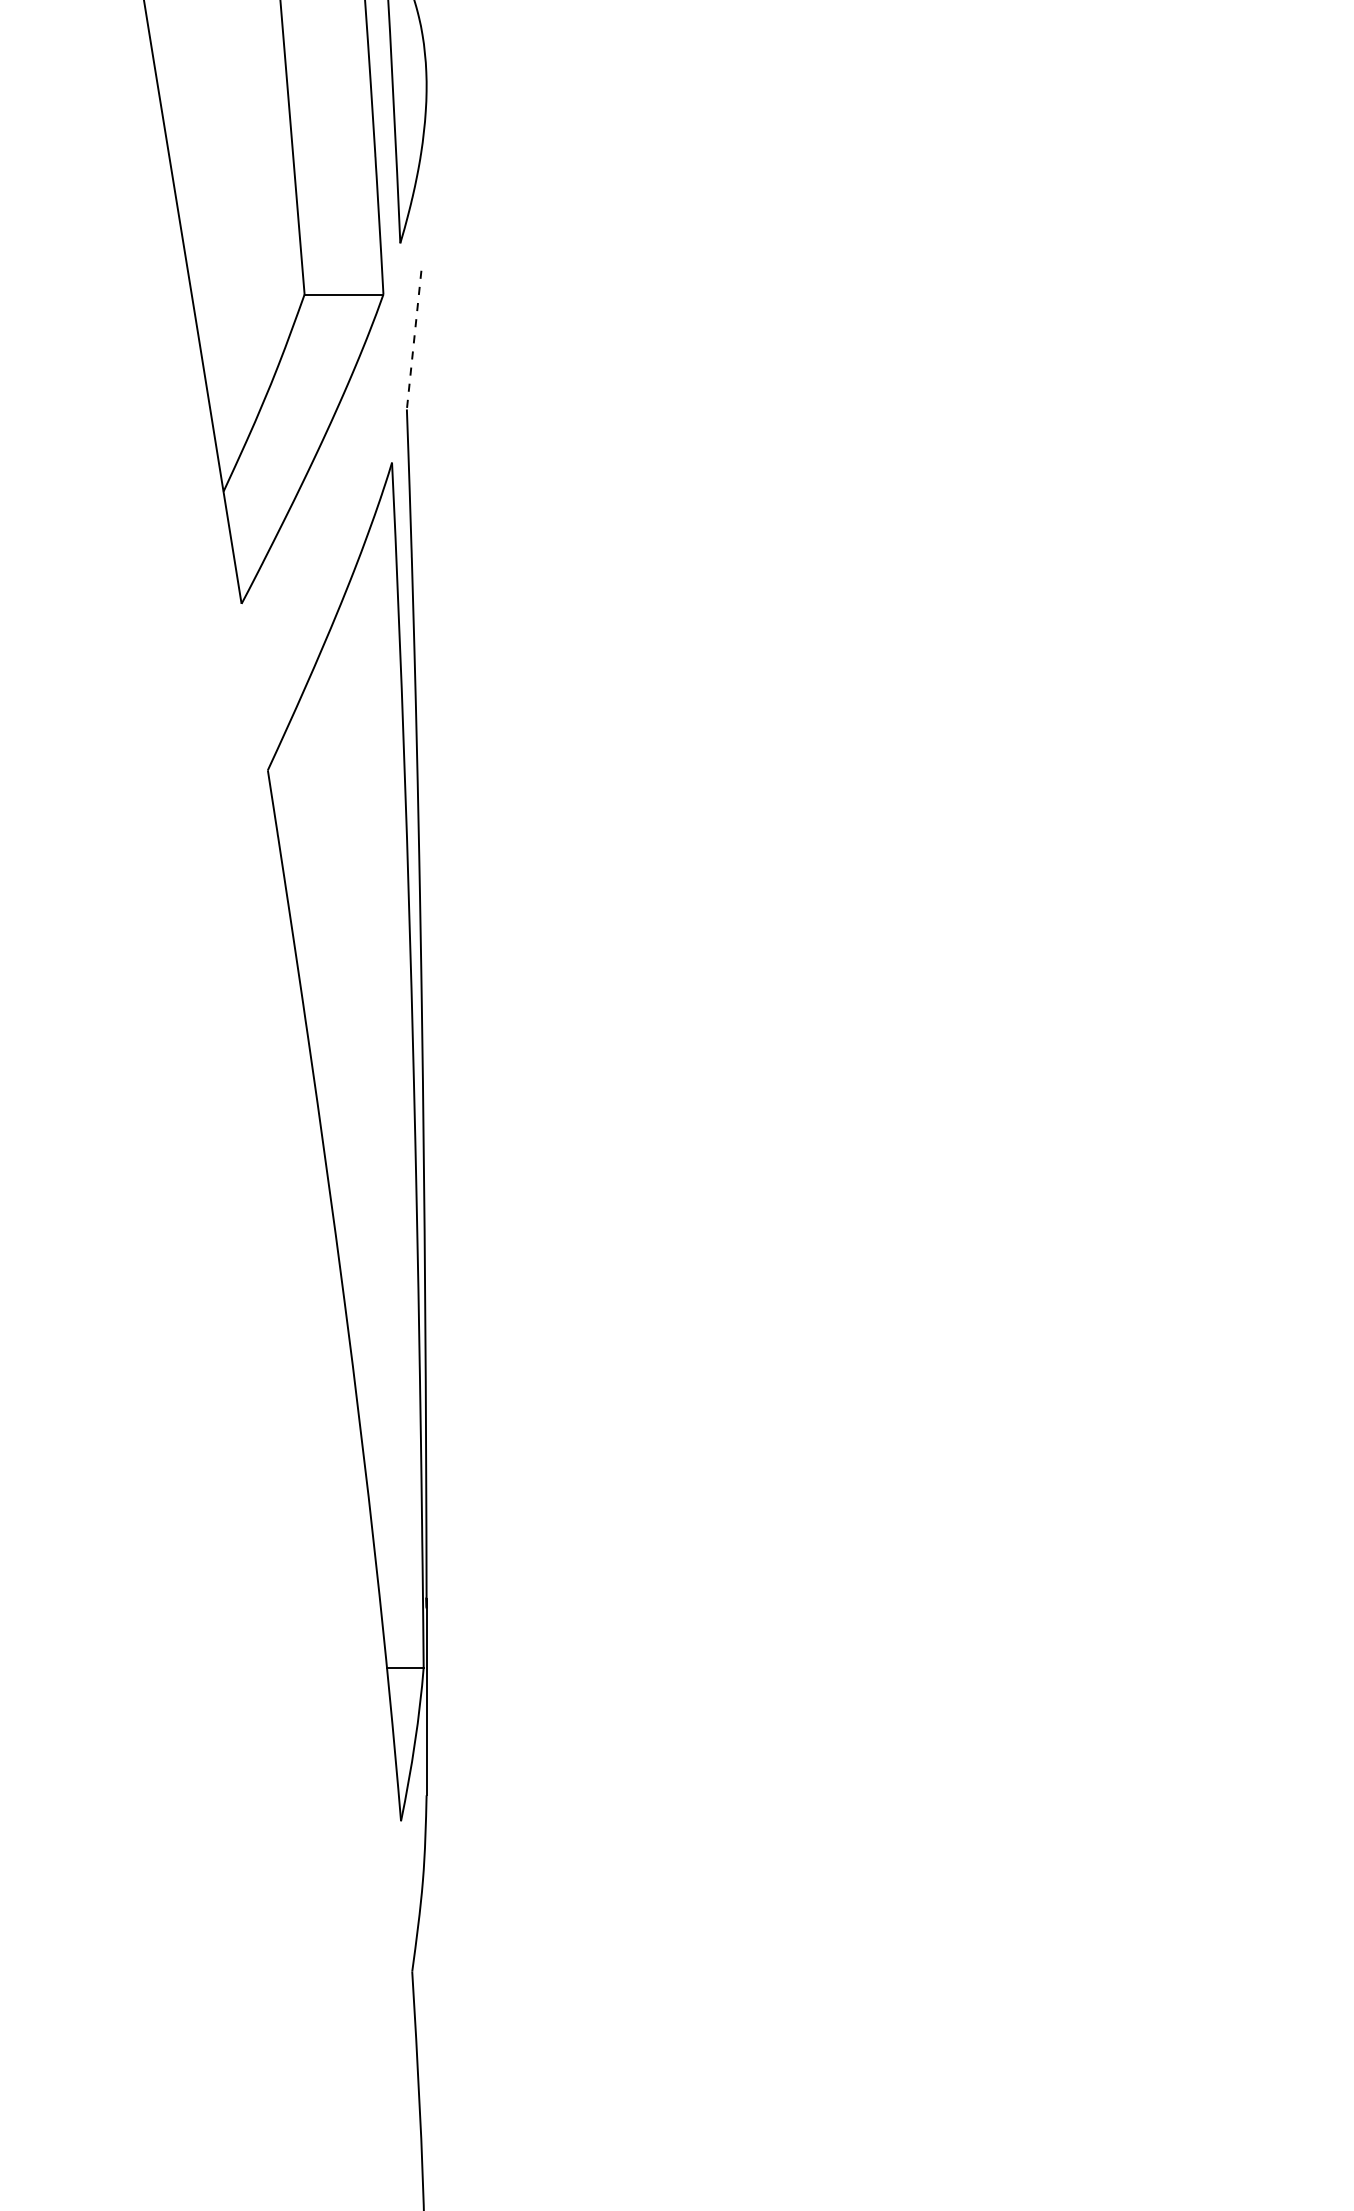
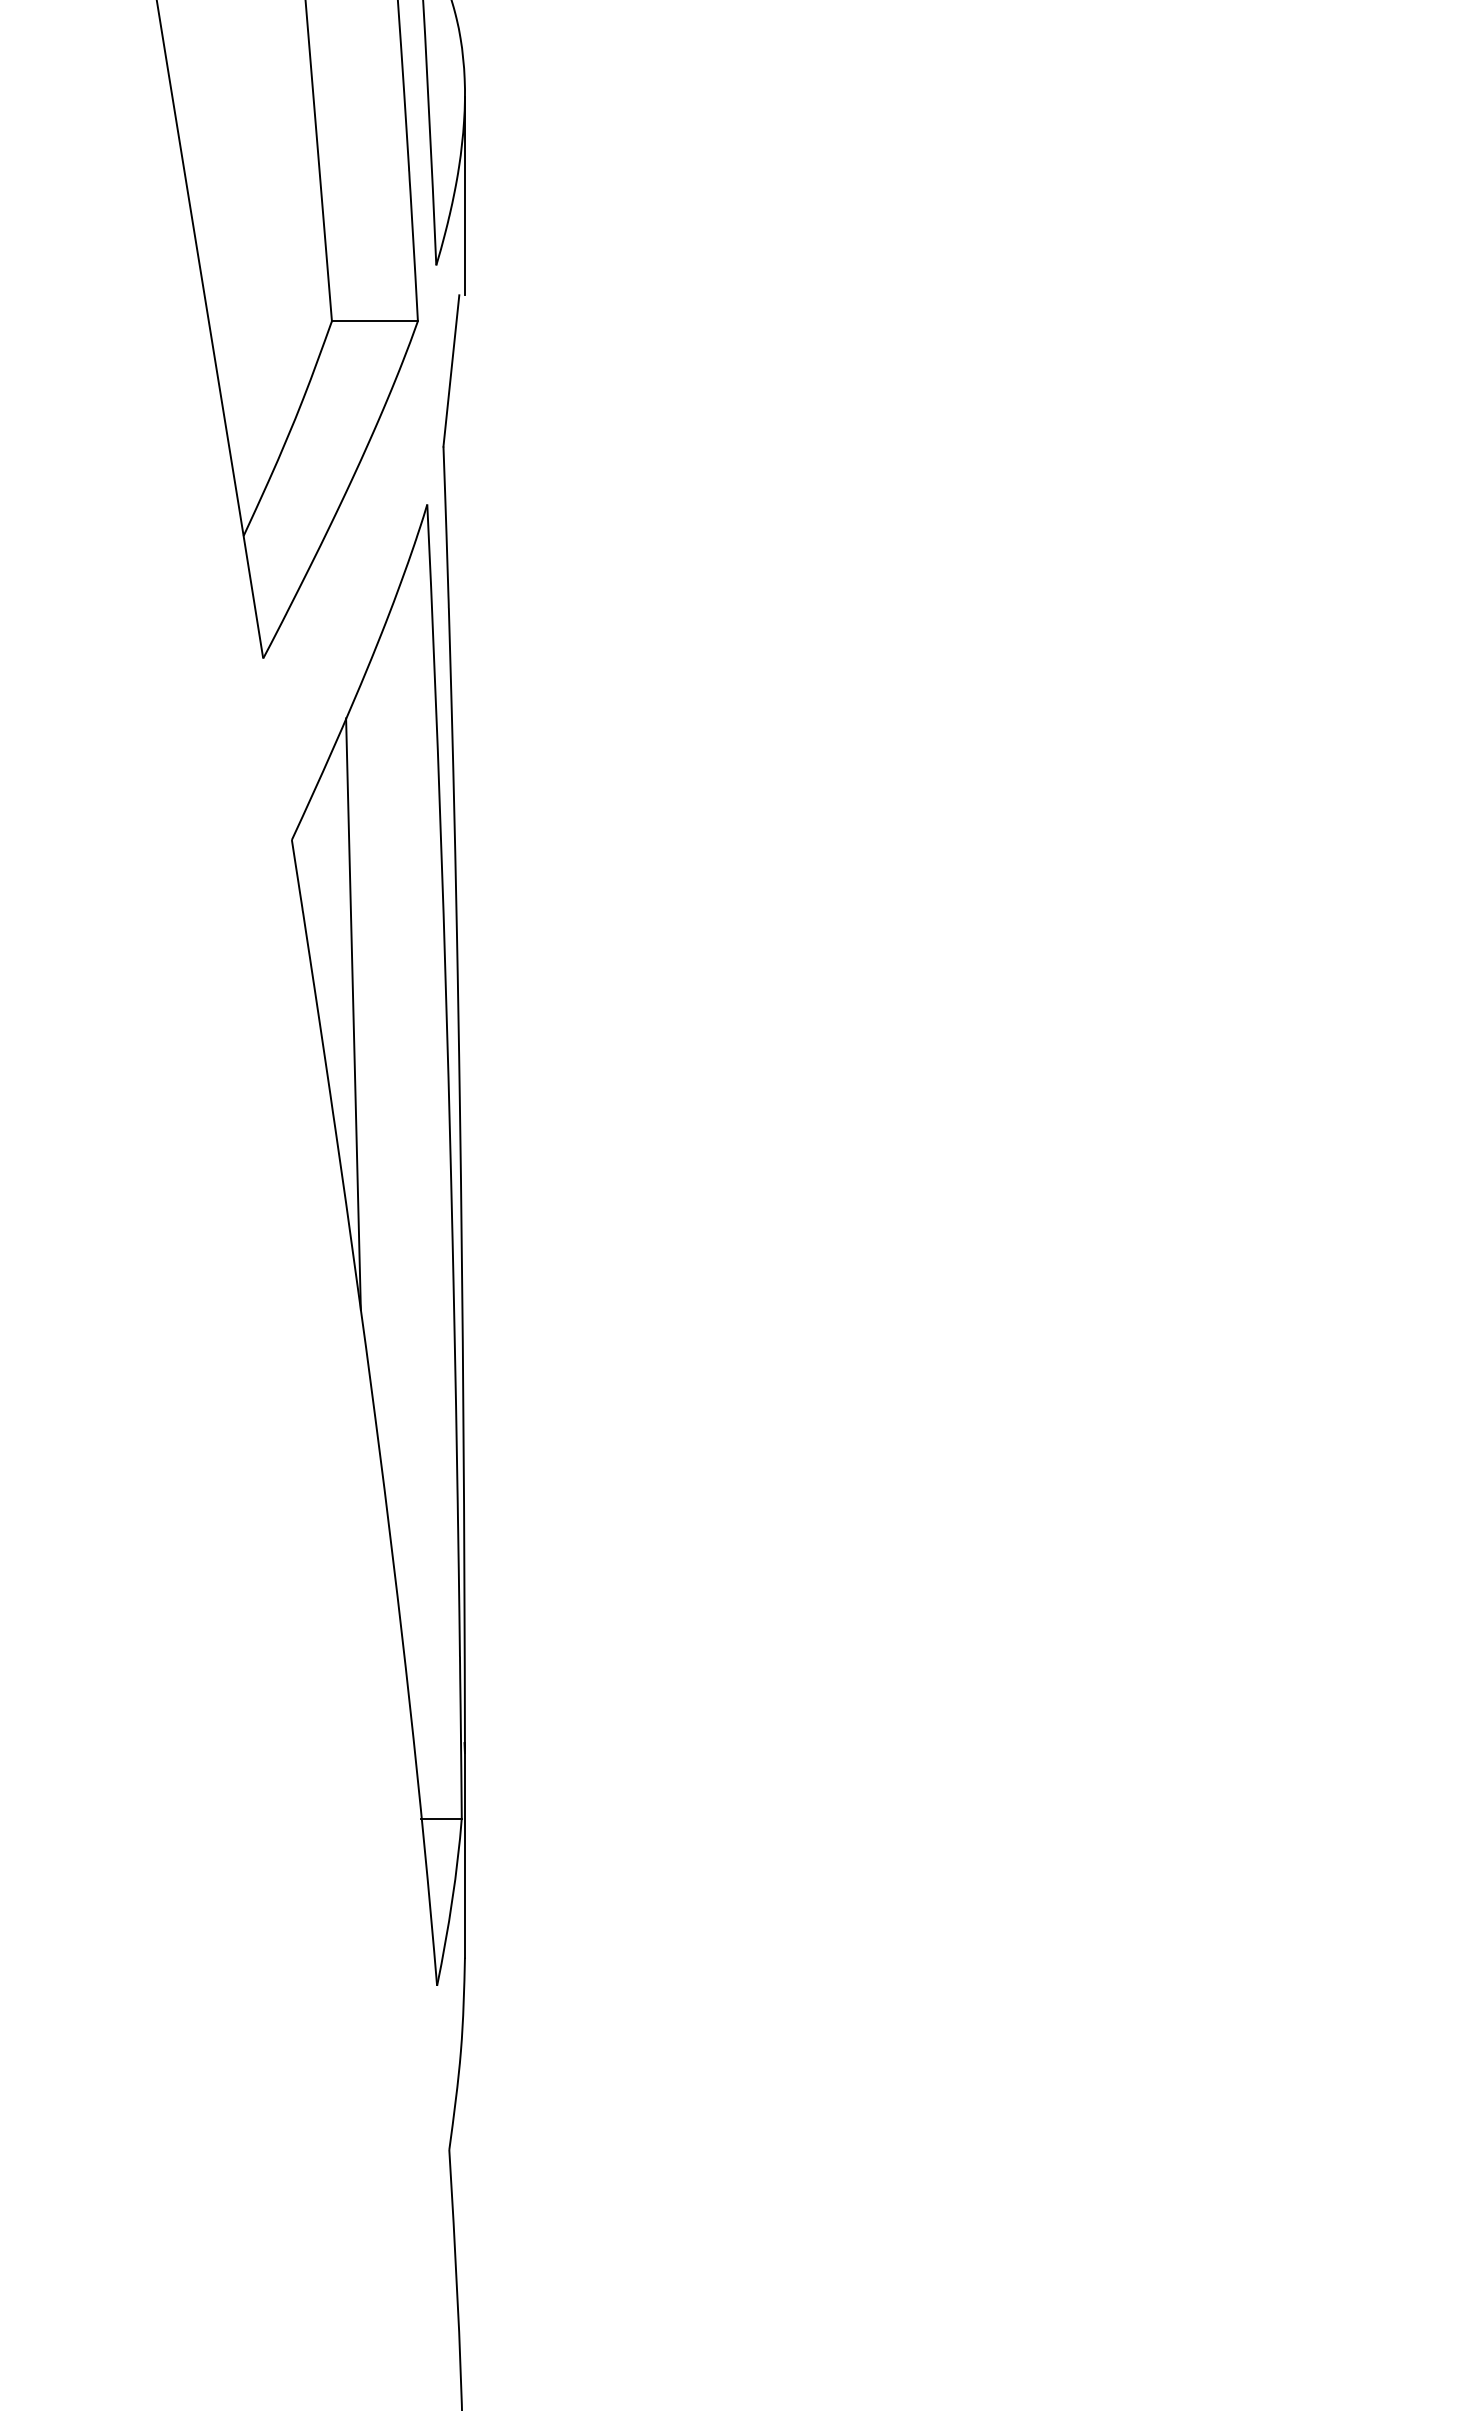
line: (426, 179) -> (464, 195), added
line: (414, 340) -> (451, 371), dashed -> solid
line: (324, 929) -> (353, 1013), added

